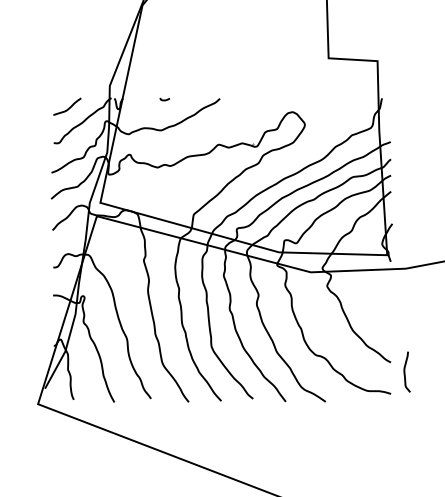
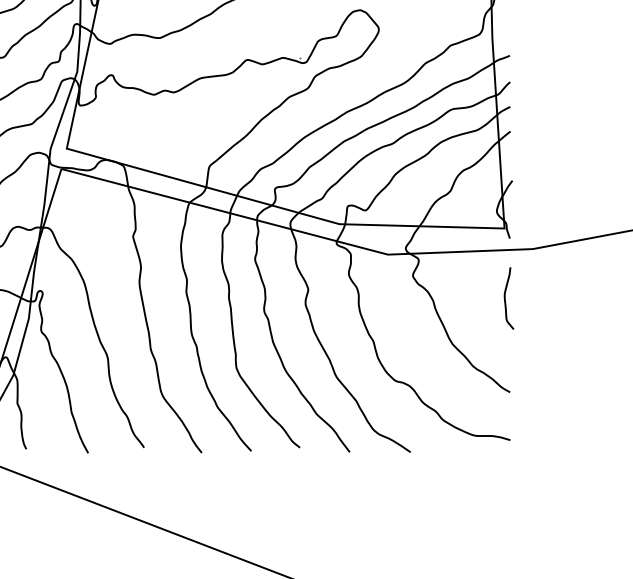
curve: (405, 371) -> (506, 297), moved

